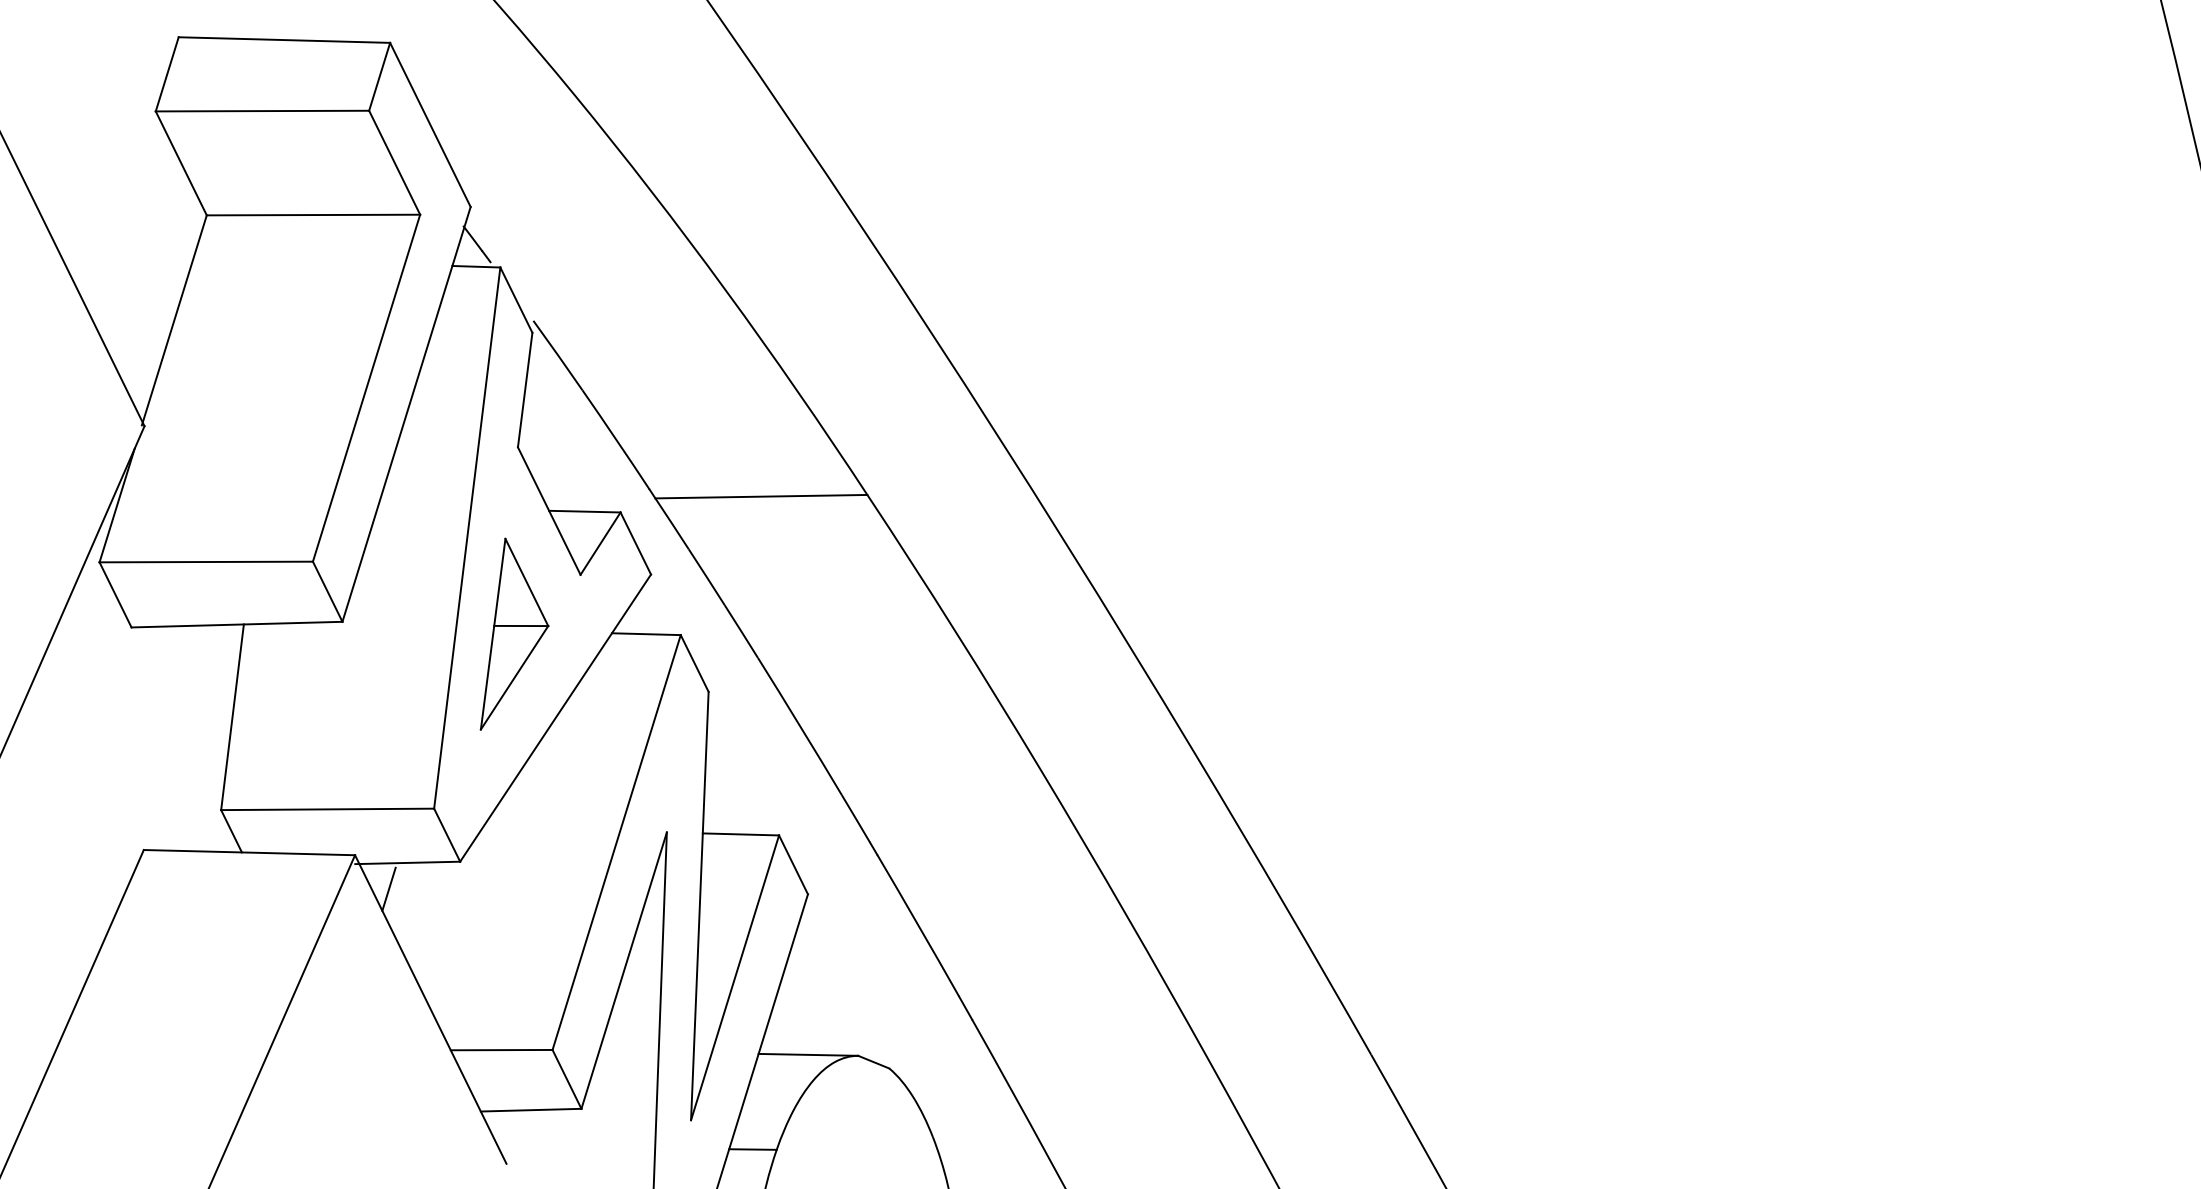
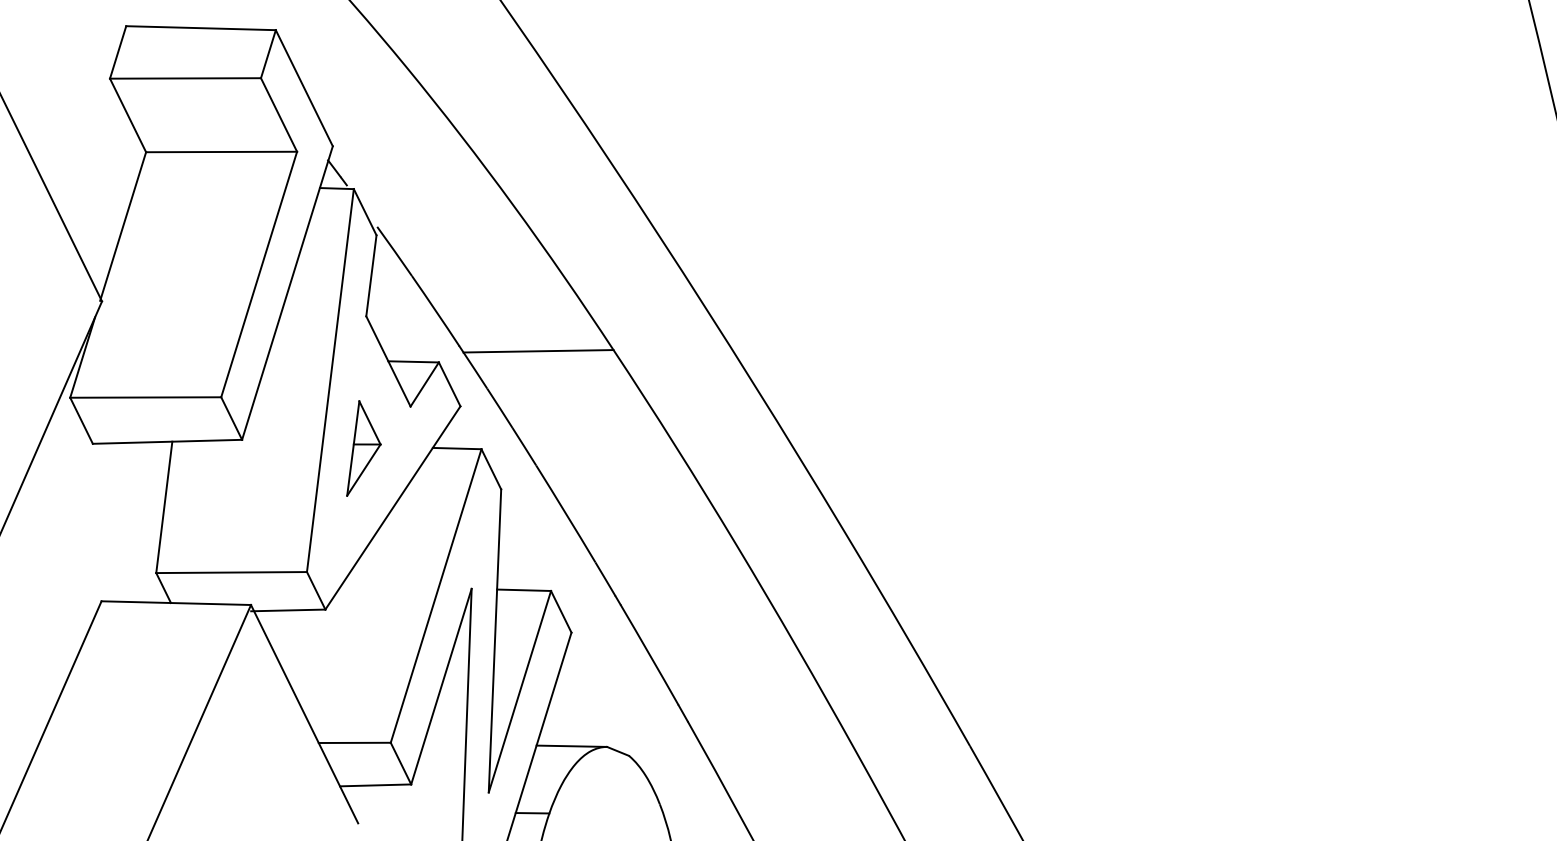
part: (514, 633) -> (363, 448), size x0.7
line: (388, 888) -> (274, 628), removed

